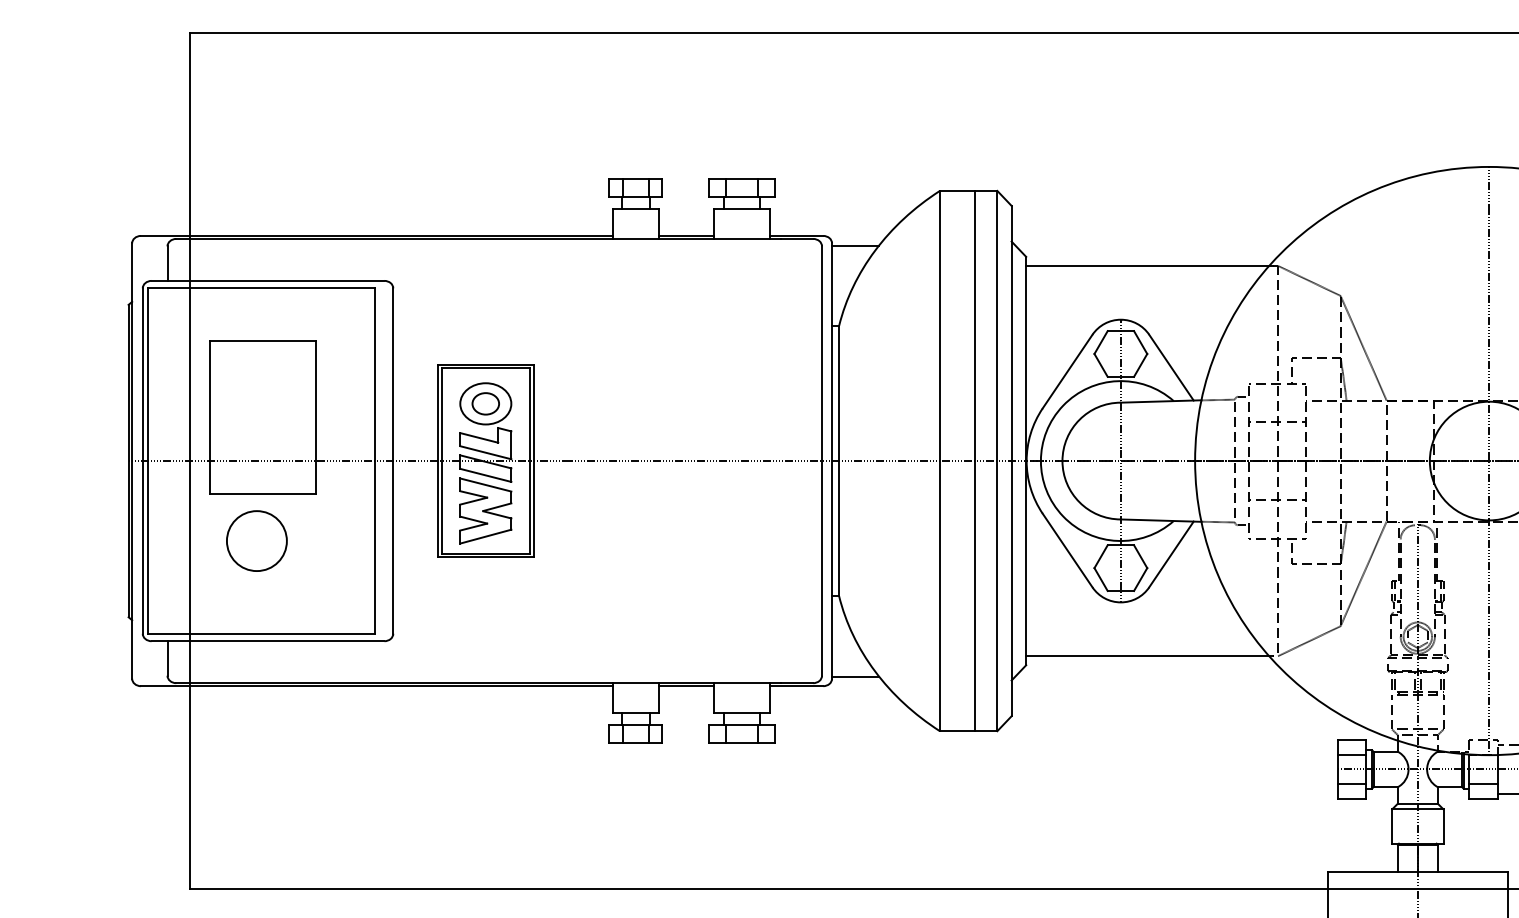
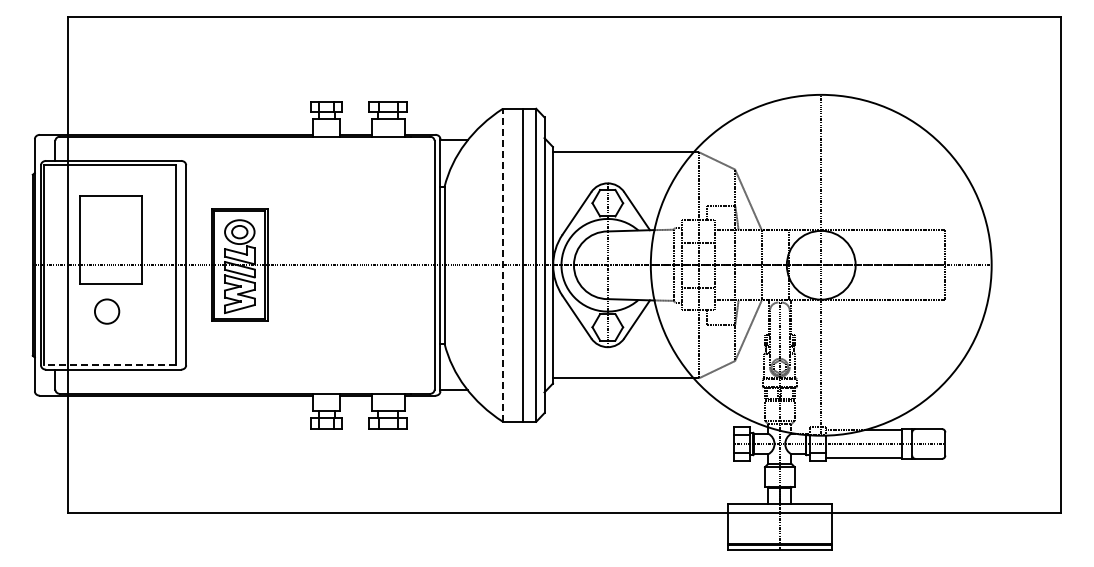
line: (939, 461) -> (502, 265), solid -> dashed
circle: (255, 540) -> (106, 311), size x0.7
line: (260, 633) -> (109, 365), solid -> dashed

